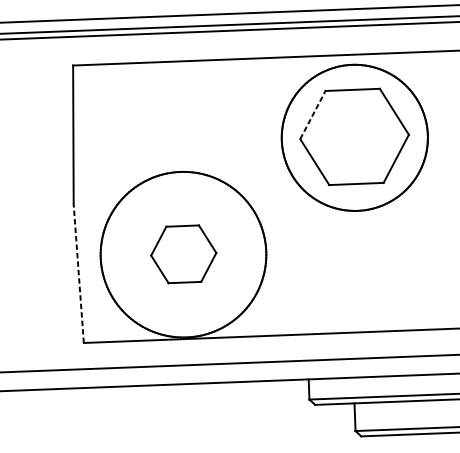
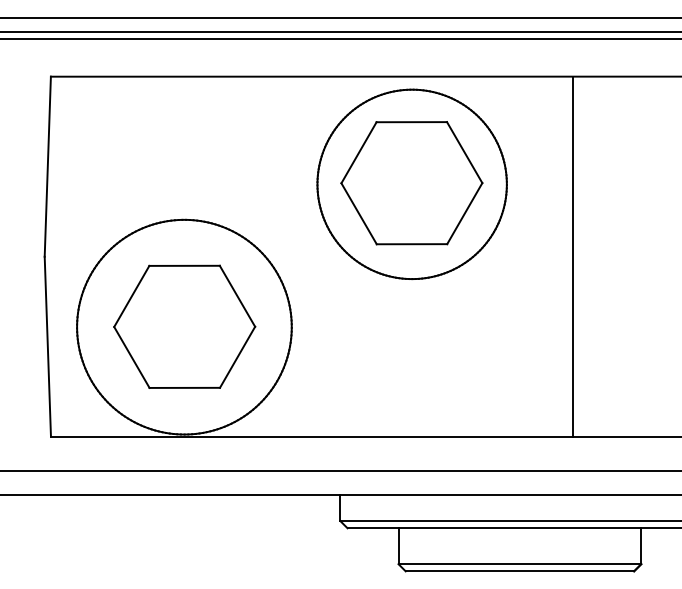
line: (313, 114) -> (359, 152), dashed -> solid
part: (183, 254) -> (184, 326), size x1.67
line: (78, 273) -> (47, 346), dashed -> solid

